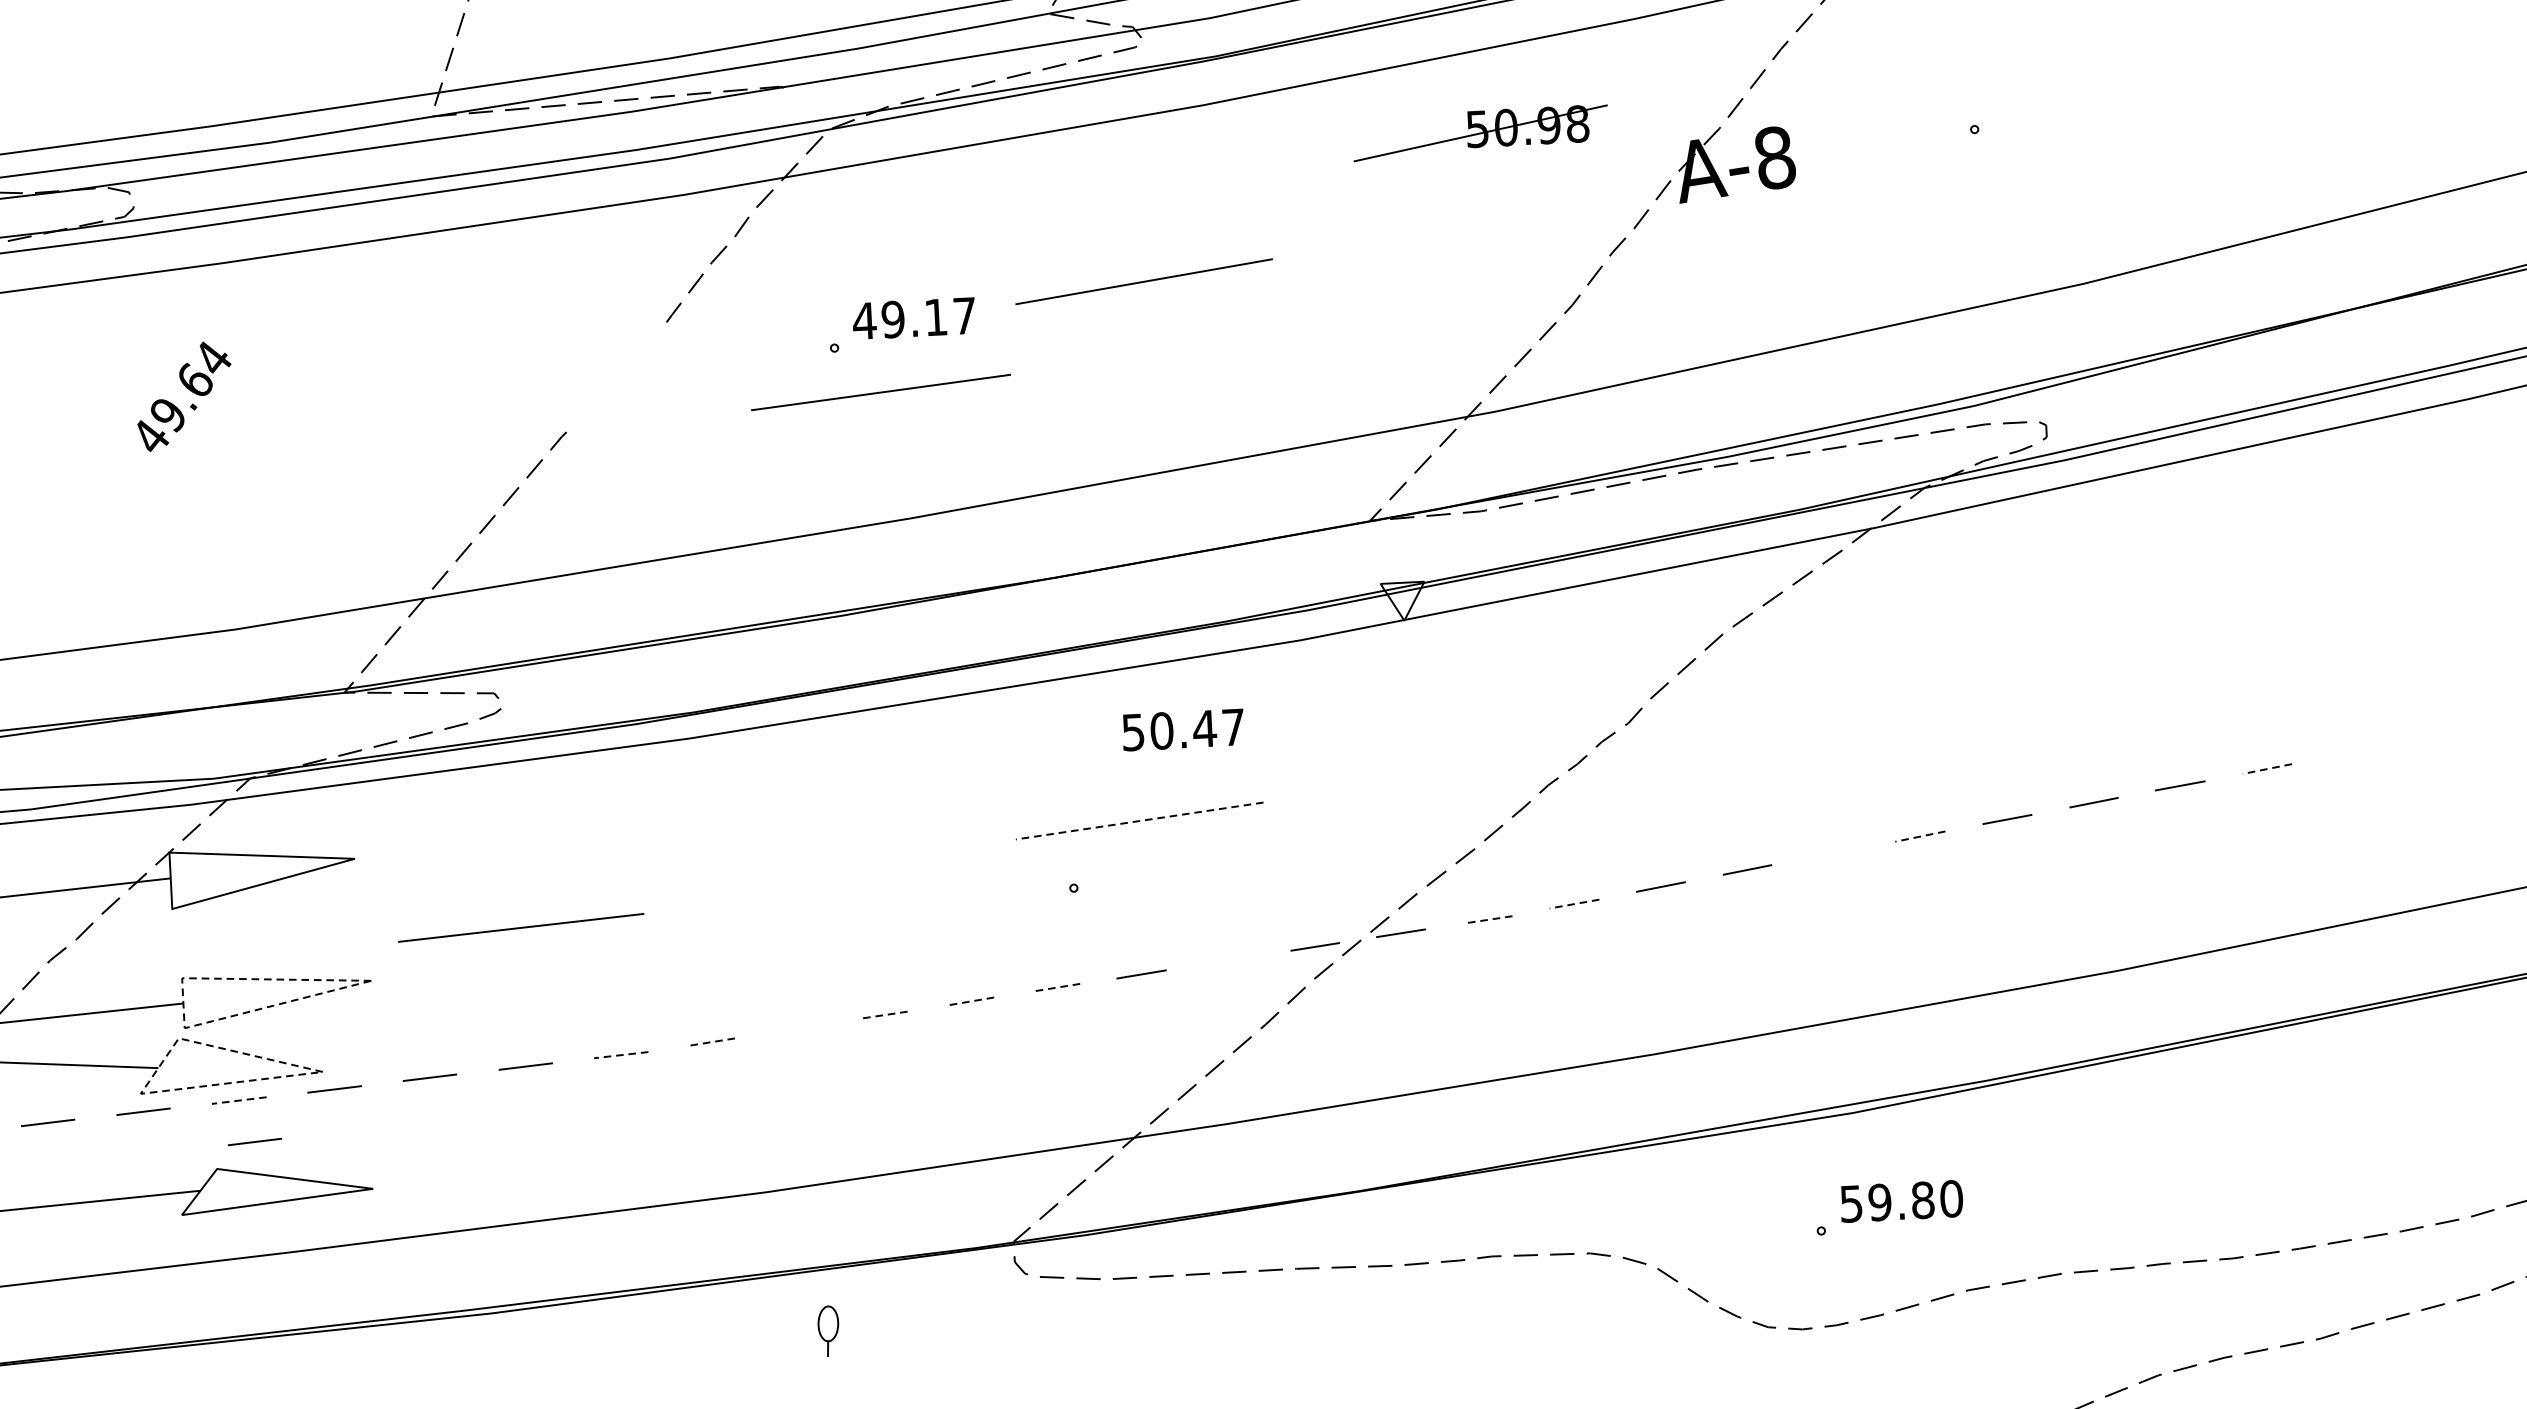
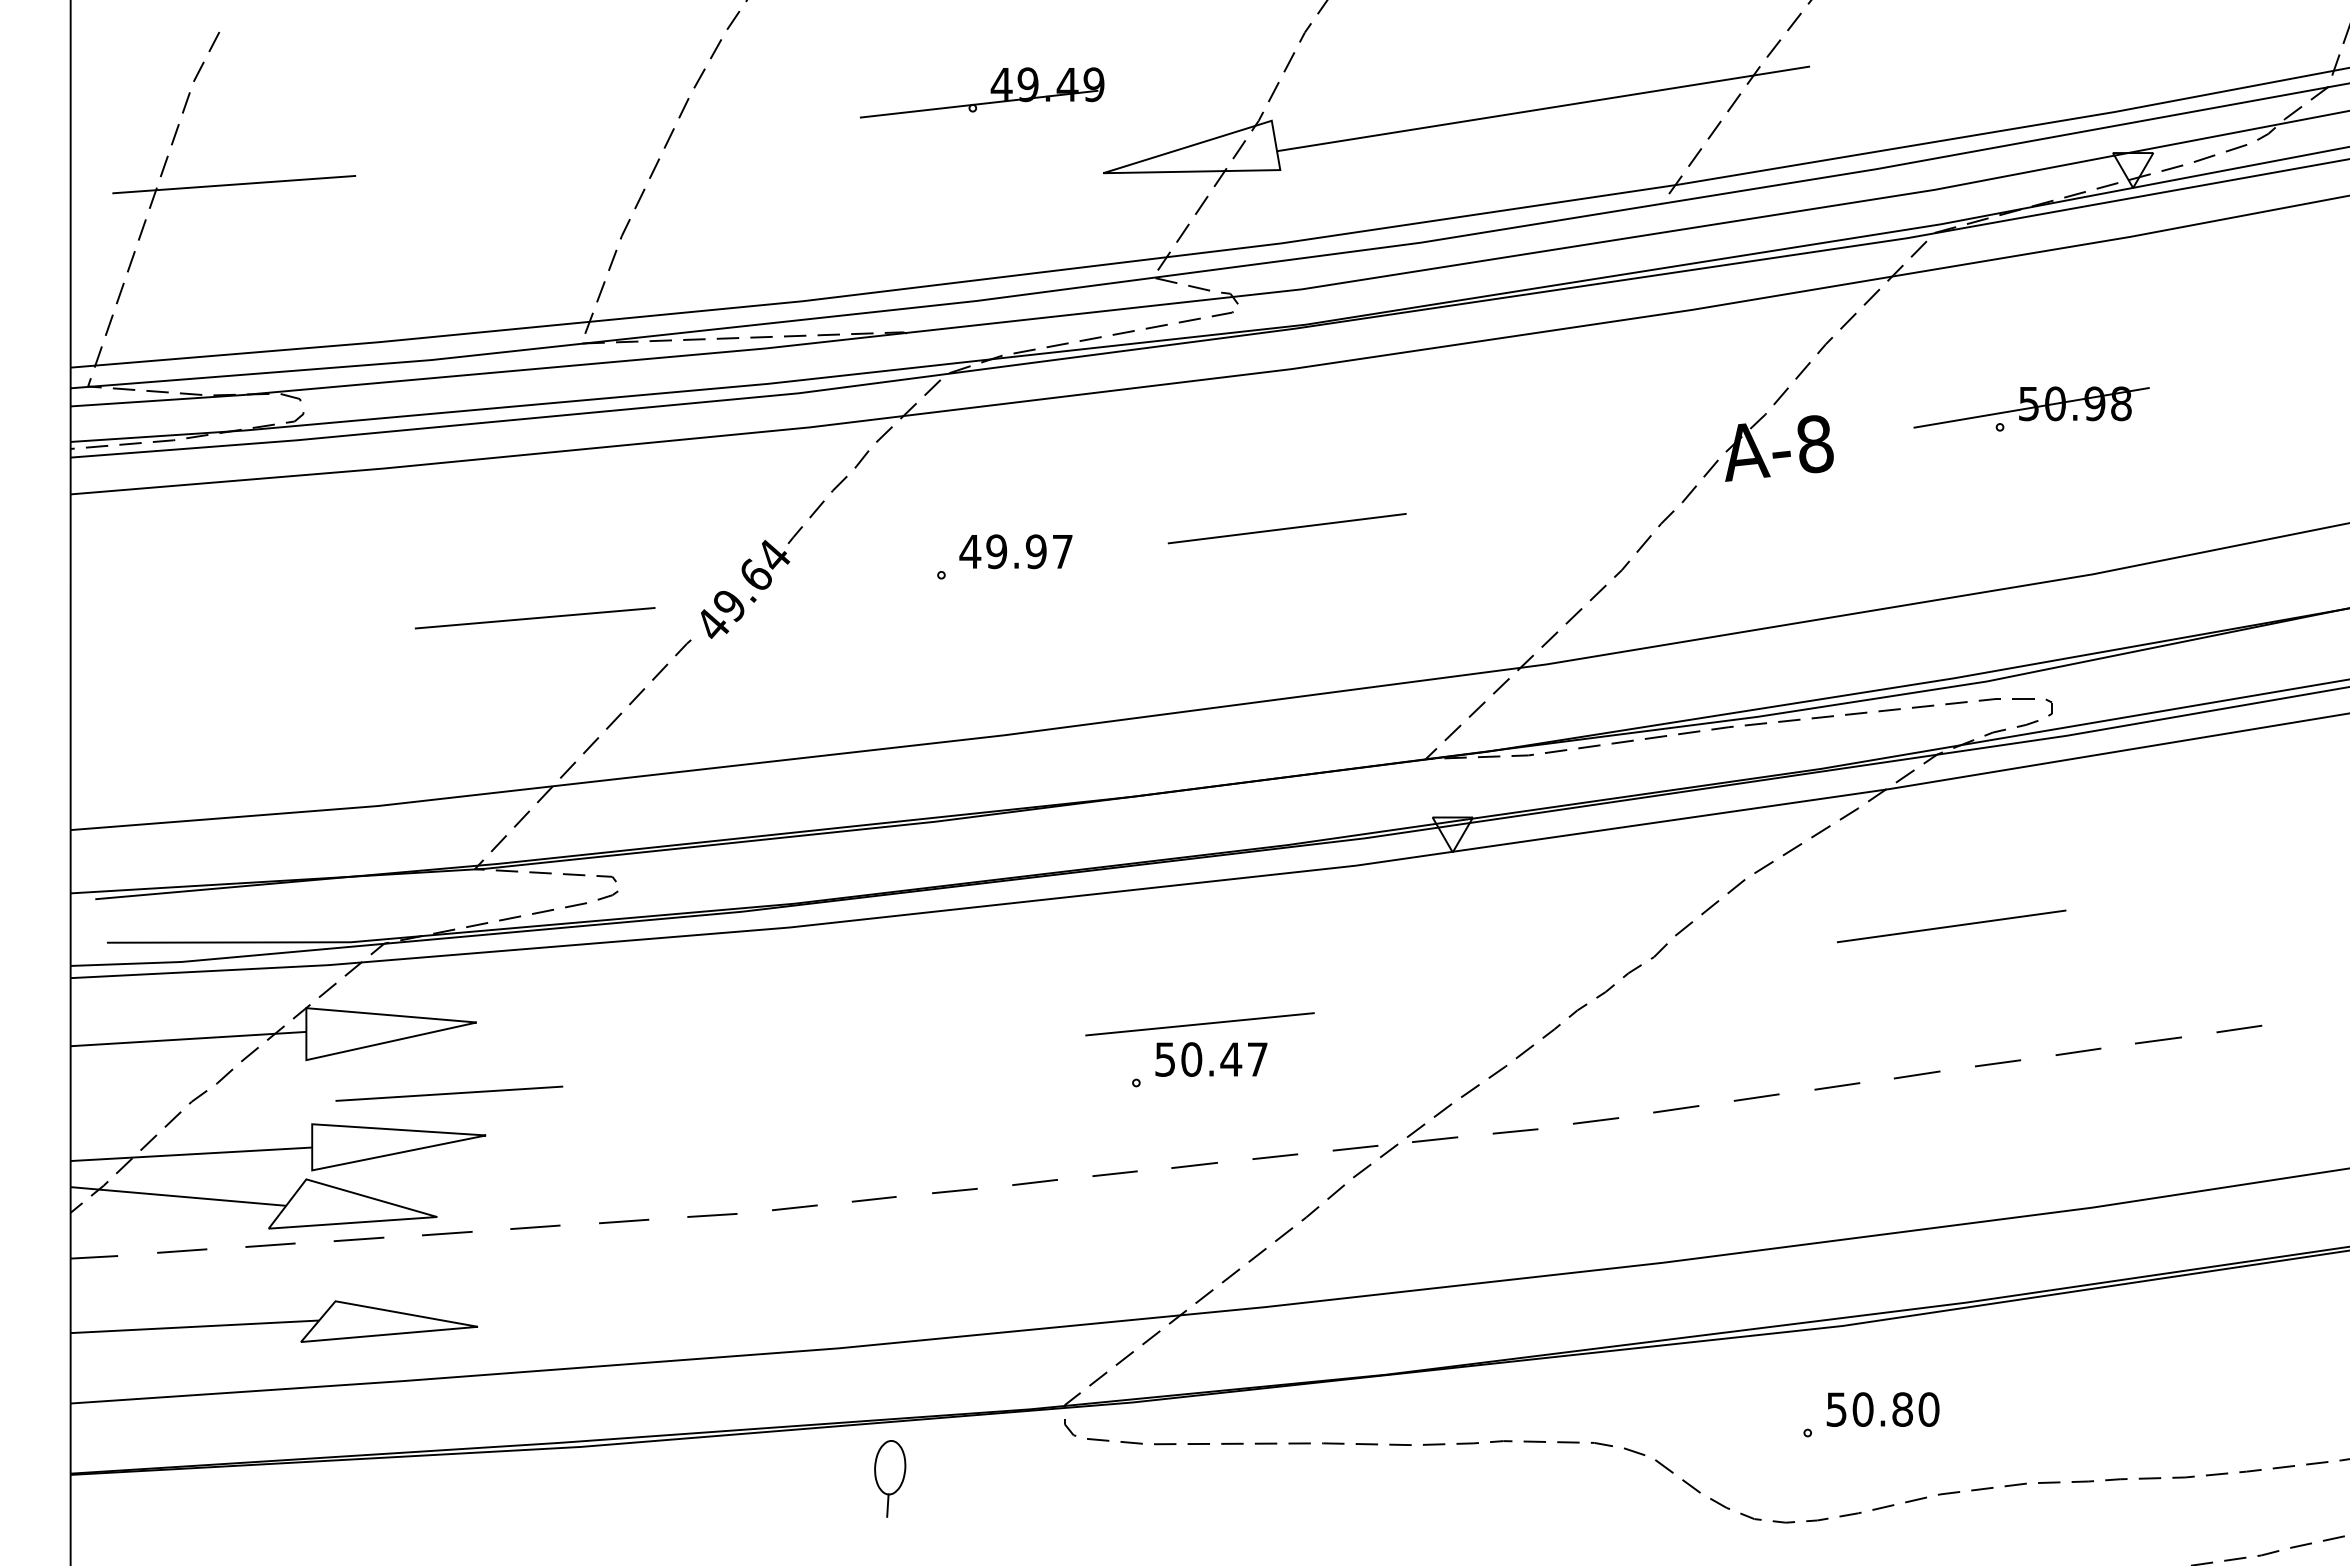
part: (1480, 132) -> (2031, 407), moved
line: (1143, 281) -> (1286, 528), moved
text: (935, 317) -> (1035, 551), 49.17 -> 49.97
line: (880, 392) -> (534, 618), moved
text: (184, 396) -> (745, 589), moved
line: (1949, 673) -> (1951, 926), added
text: (1183, 729) -> (1211, 1059), moved
line: (2266, 769) -> (2238, 1029), dashed -> solid
line: (1139, 821) -> (1199, 1024), dashed -> solid
line: (1920, 836) -> (1917, 1074), dashed -> solid
line: (1834, 853) -> (1837, 1086), added
line: (1573, 903) -> (1595, 1120), dashed -> solid
line: (1487, 919) -> (1515, 1131), dashed -> solid
line: (521, 927) -> (449, 1093), moved
line: (1228, 960) -> (1275, 1156), added
line: (1056, 987) -> (1115, 1173), dashed -> solid
line: (968, 1001) -> (1034, 1182), dashed -> solid
line: (183, 1004) -> (312, 1148), dashed -> solid
line: (882, 1015) -> (954, 1191), dashed -> solid
line: (795, 1029) -> (873, 1199), added
line: (709, 1042) -> (794, 1207), dashed -> solid
line: (620, 1055) -> (711, 1215), dashed -> solid
line: (149, 1080) -> (277, 1216), dashed -> solid
line: (238, 1100) -> (358, 1239), dashed -> solid
line: (254, 1141) -> (371, 1277), removed
text: (1879, 1202) -> (1862, 1409), 59.80 -> 50.80
part: (828, 1330) -> (890, 1478), size x1.67

